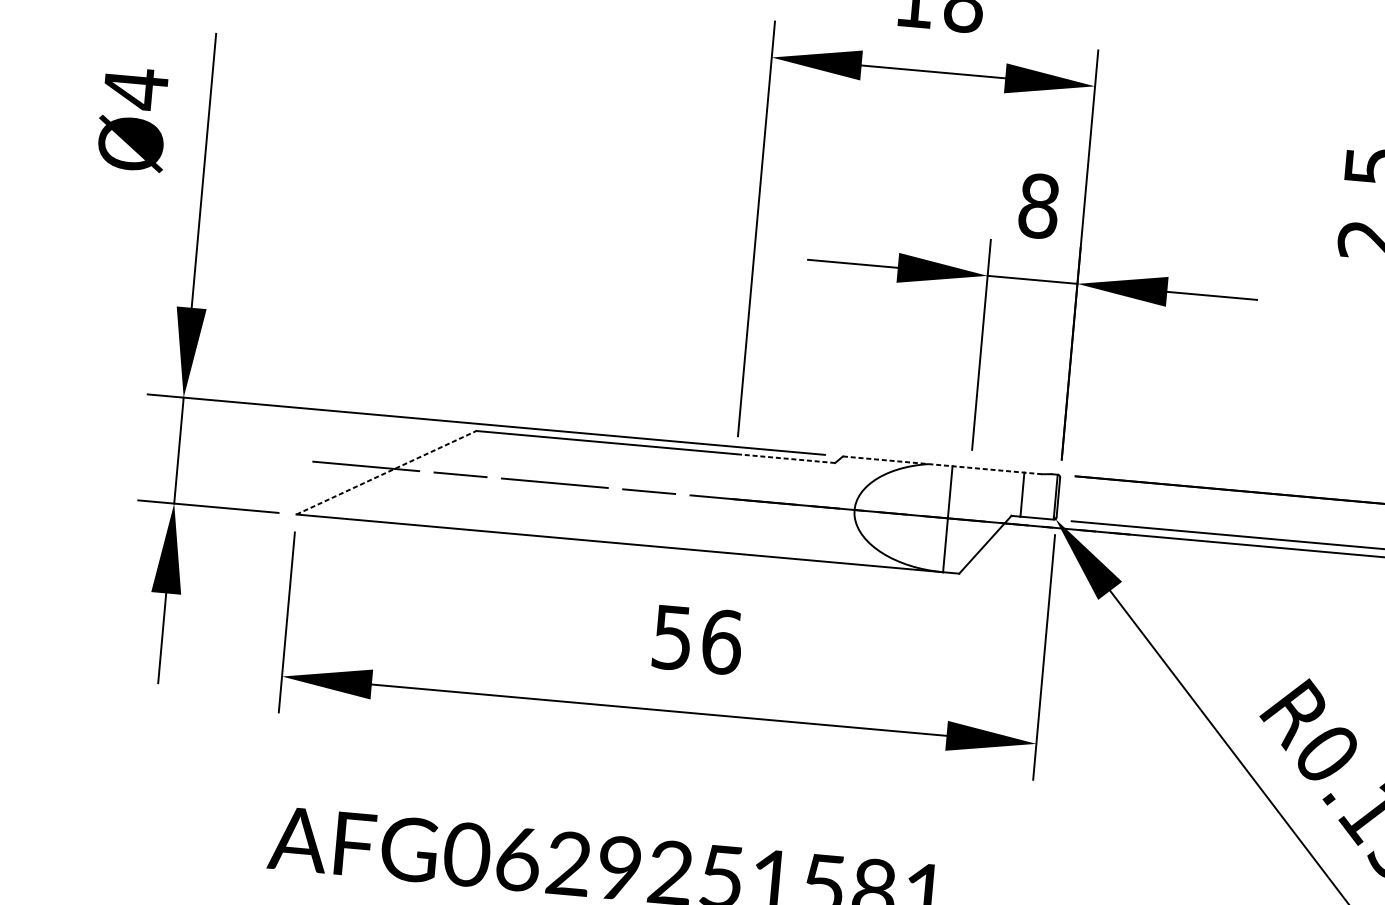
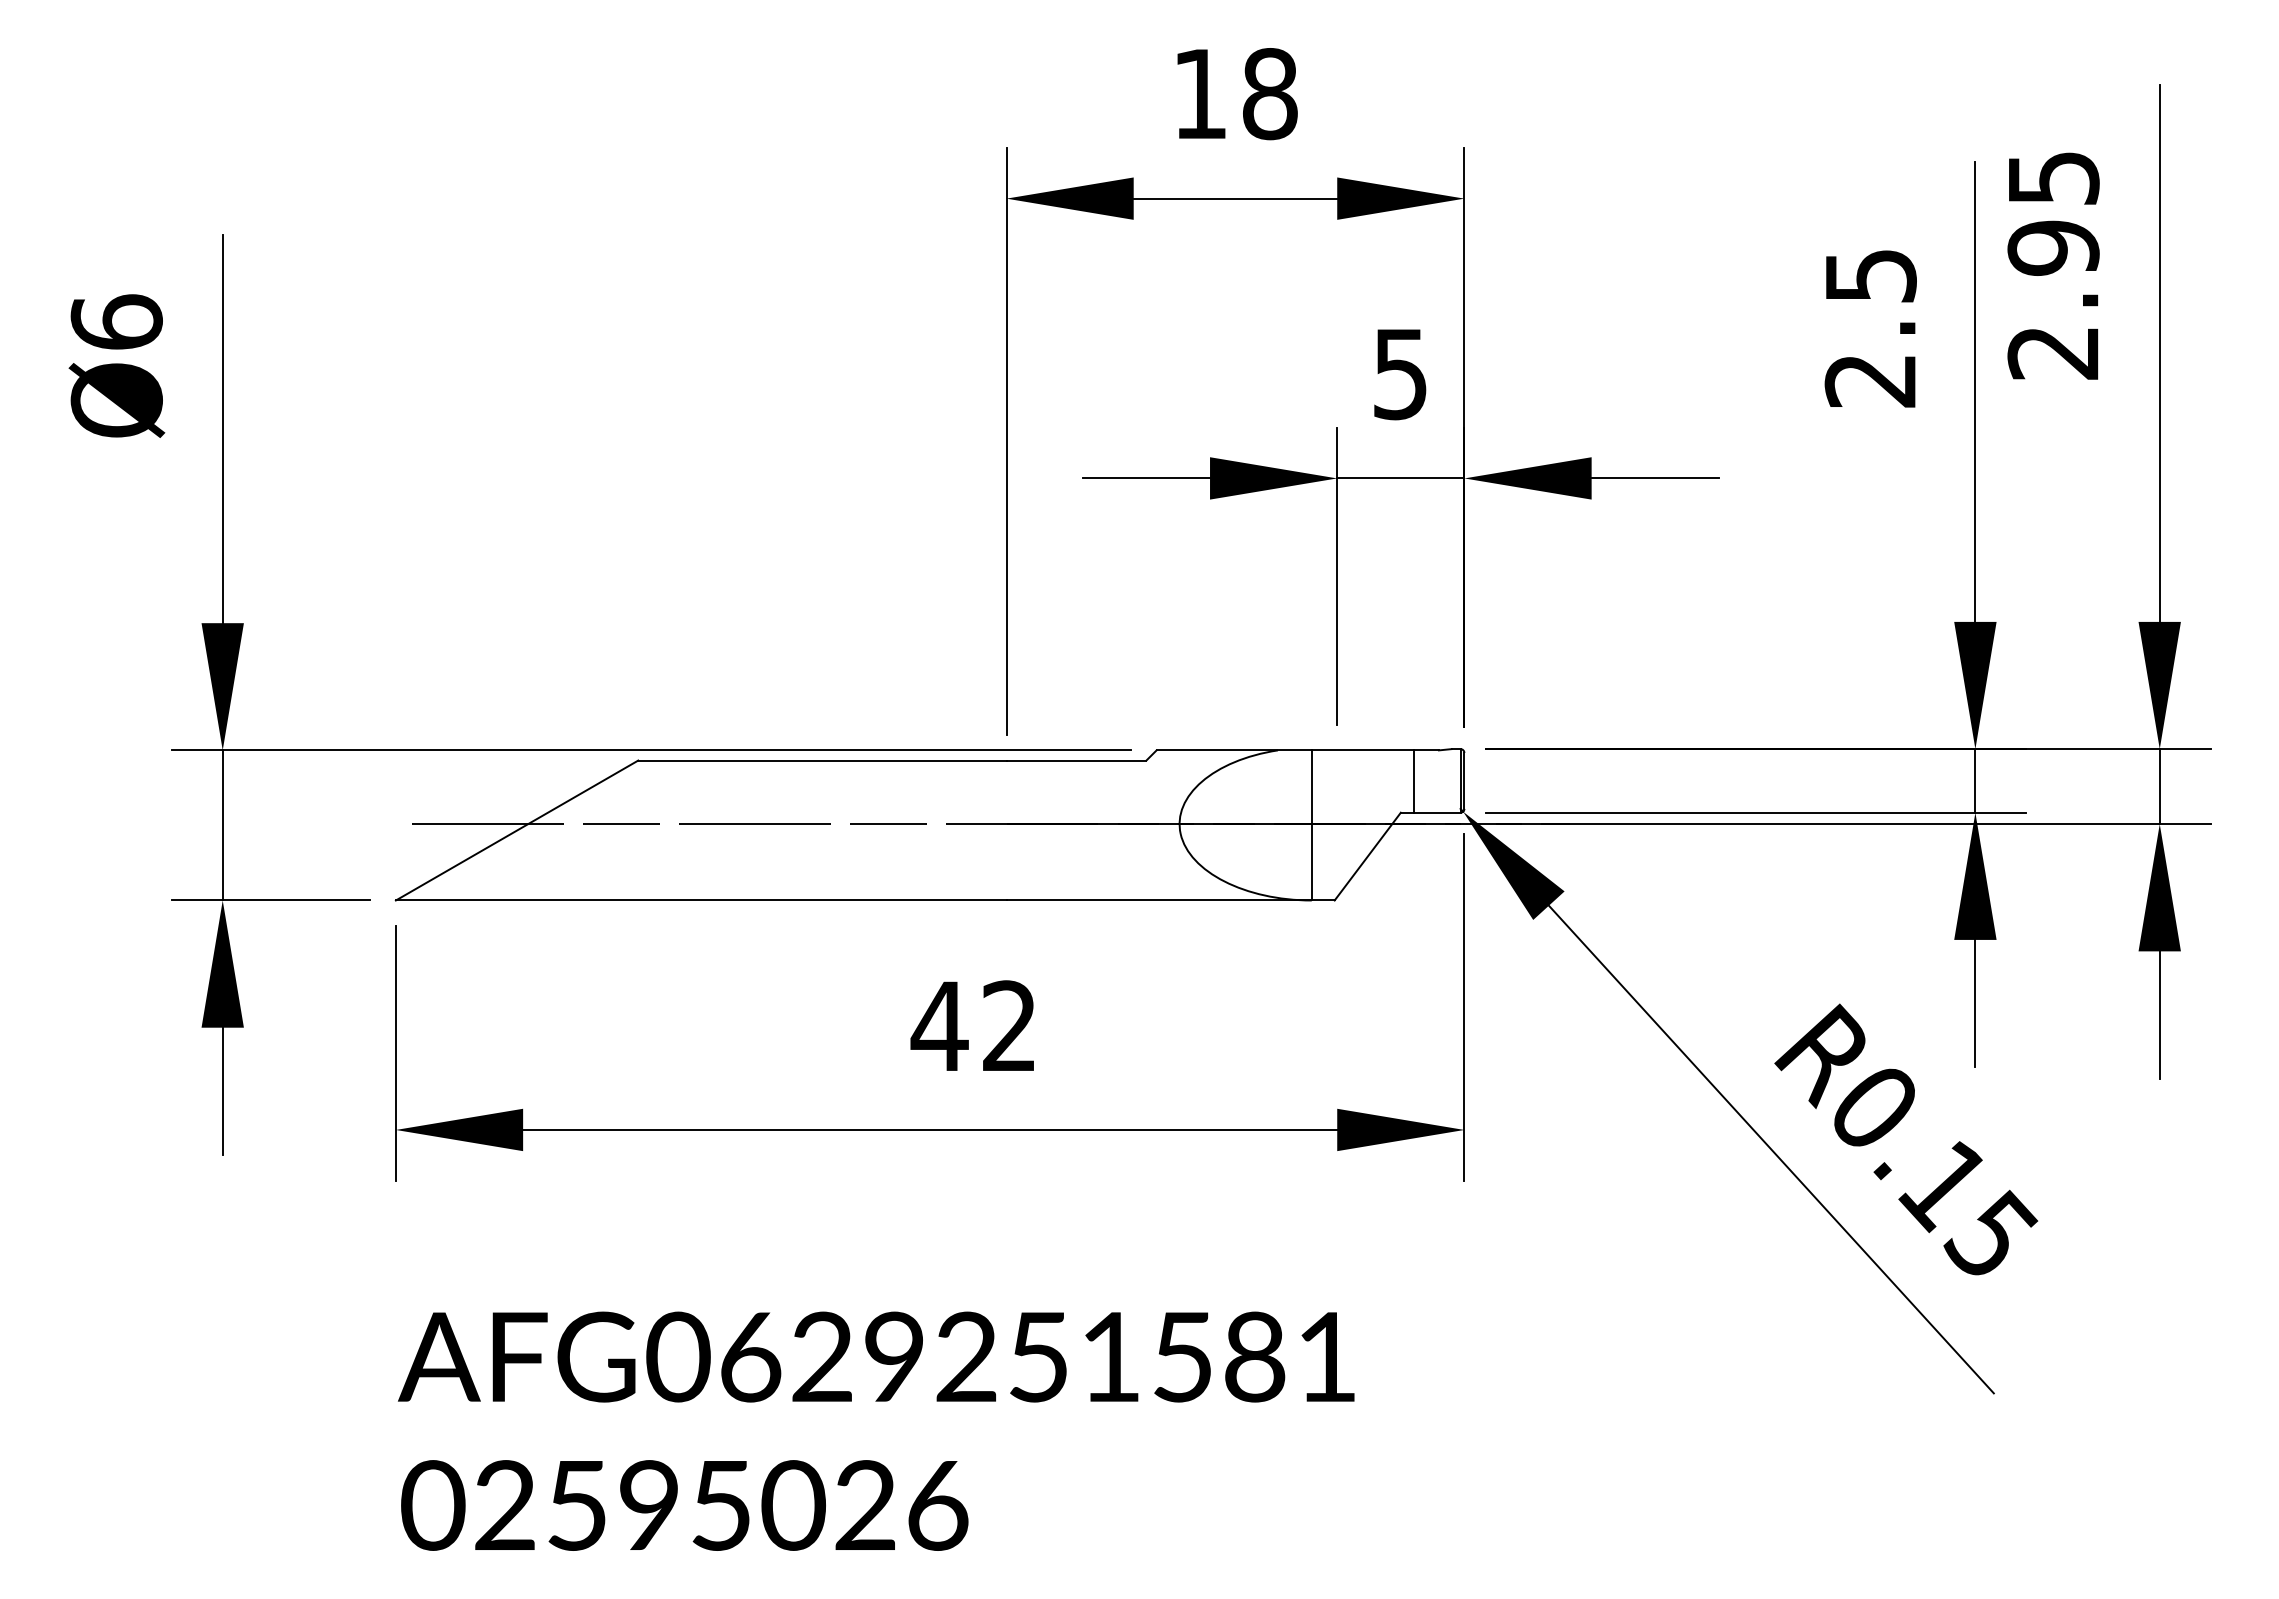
text: (135, 88) -> (116, 322), Ø4 -> Ø6
text: (1038, 206) -> (1400, 374), 8 -> 5
line: (785, 458) -> (1076, 760), dashed -> solid
line: (943, 465) -> (1298, 750), dashed -> solid
line: (386, 472) -> (517, 830), dashed -> solid
text: (696, 639) -> (973, 1026), 56 -> 42

